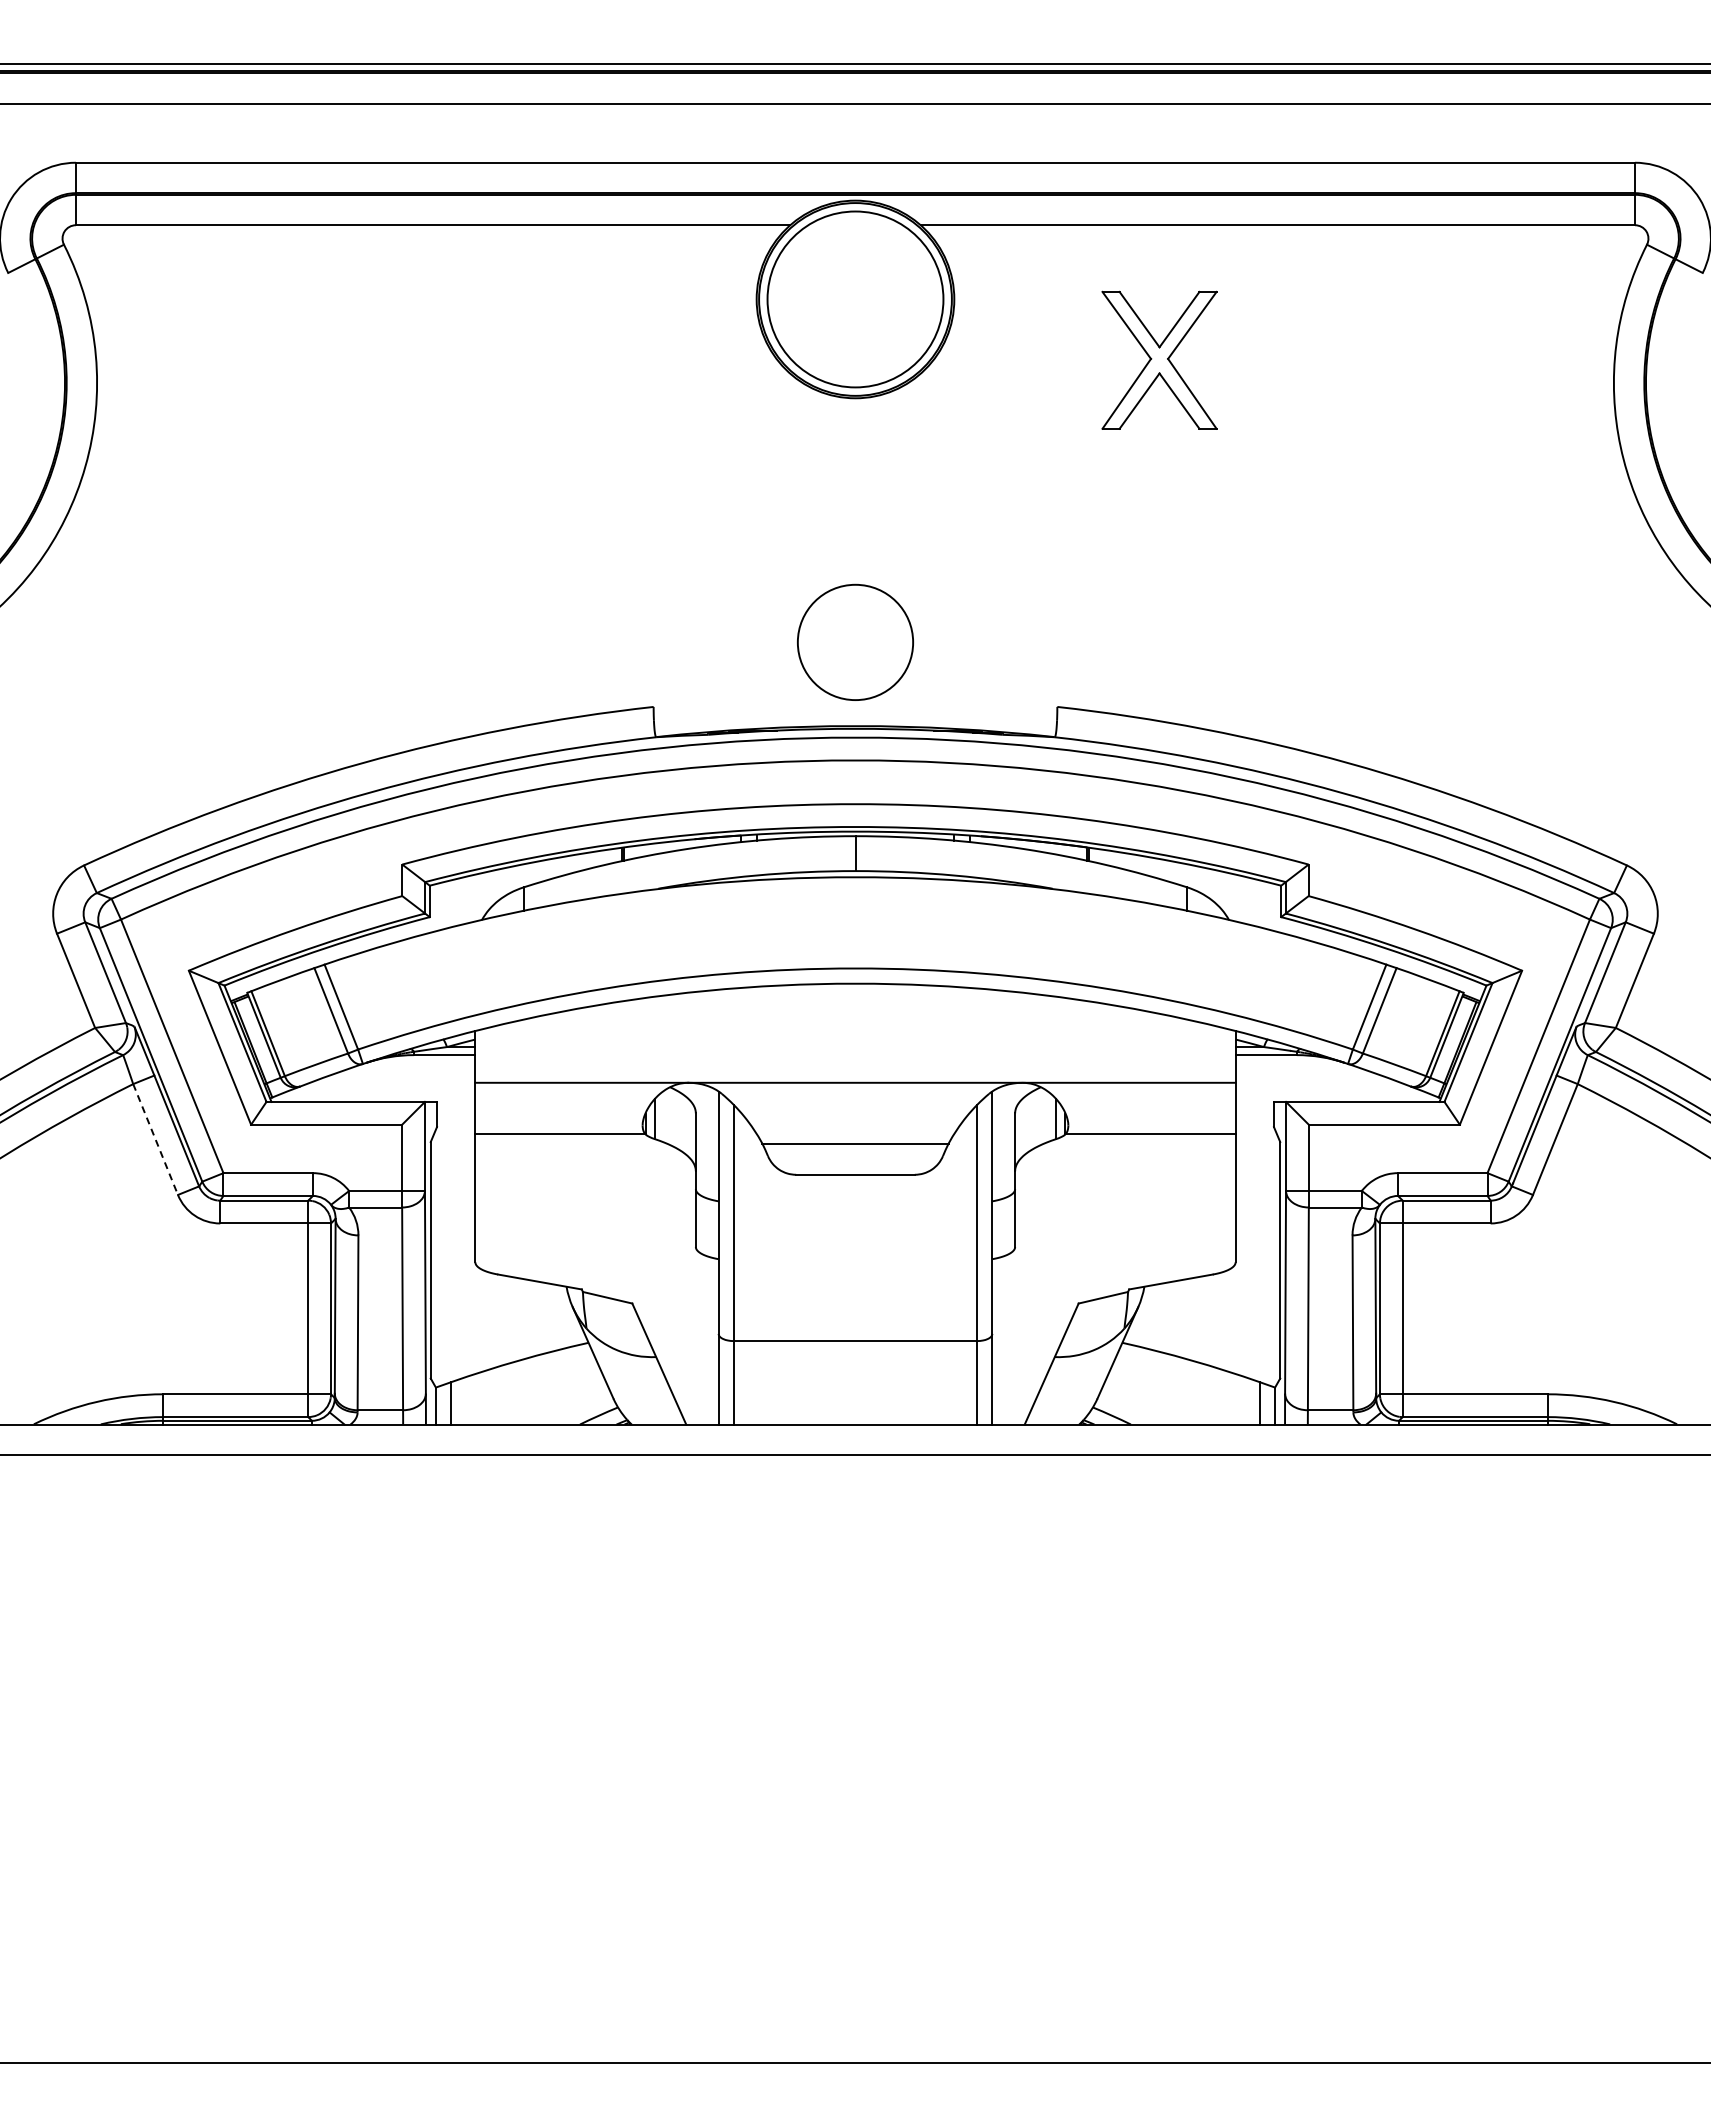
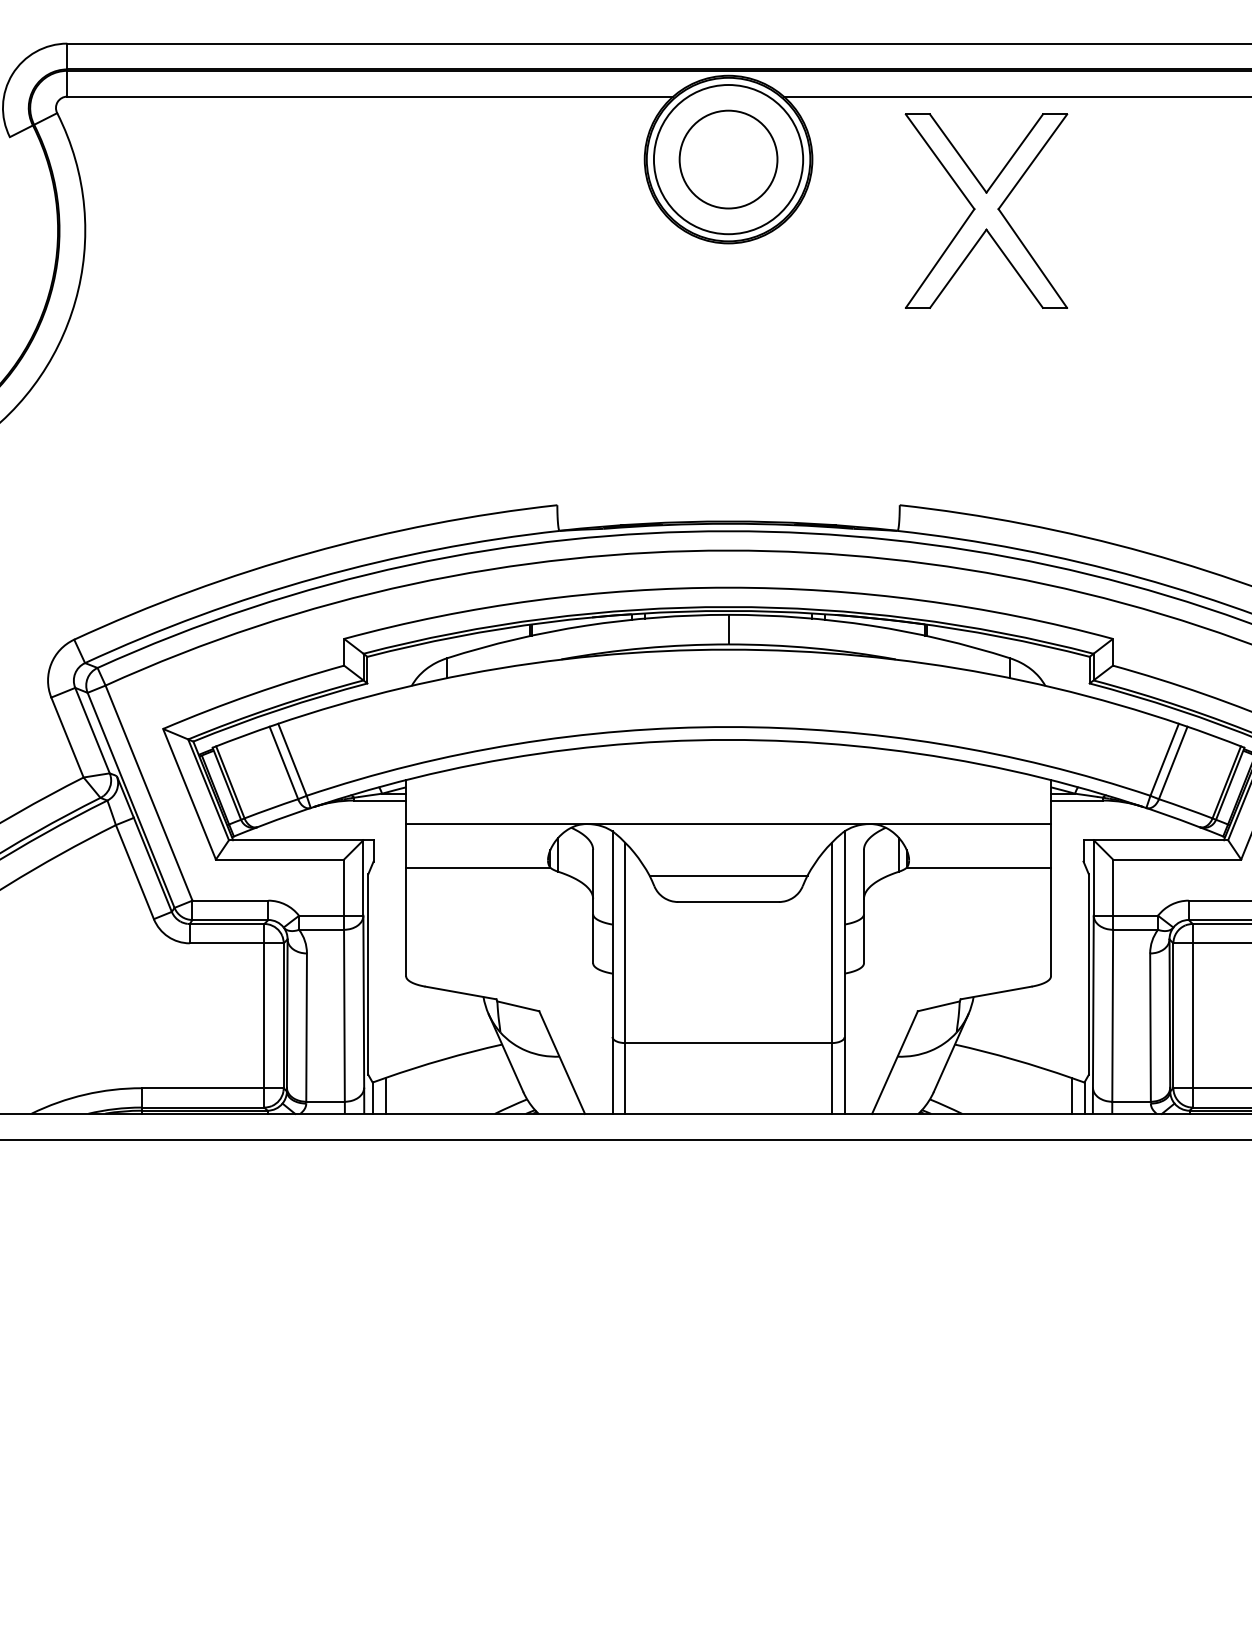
part: (1159, 360) -> (986, 211), size x1.67
circle: (855, 641) -> (728, 158), moved
line: (155, 1139) -> (134, 872), dashed -> solid

